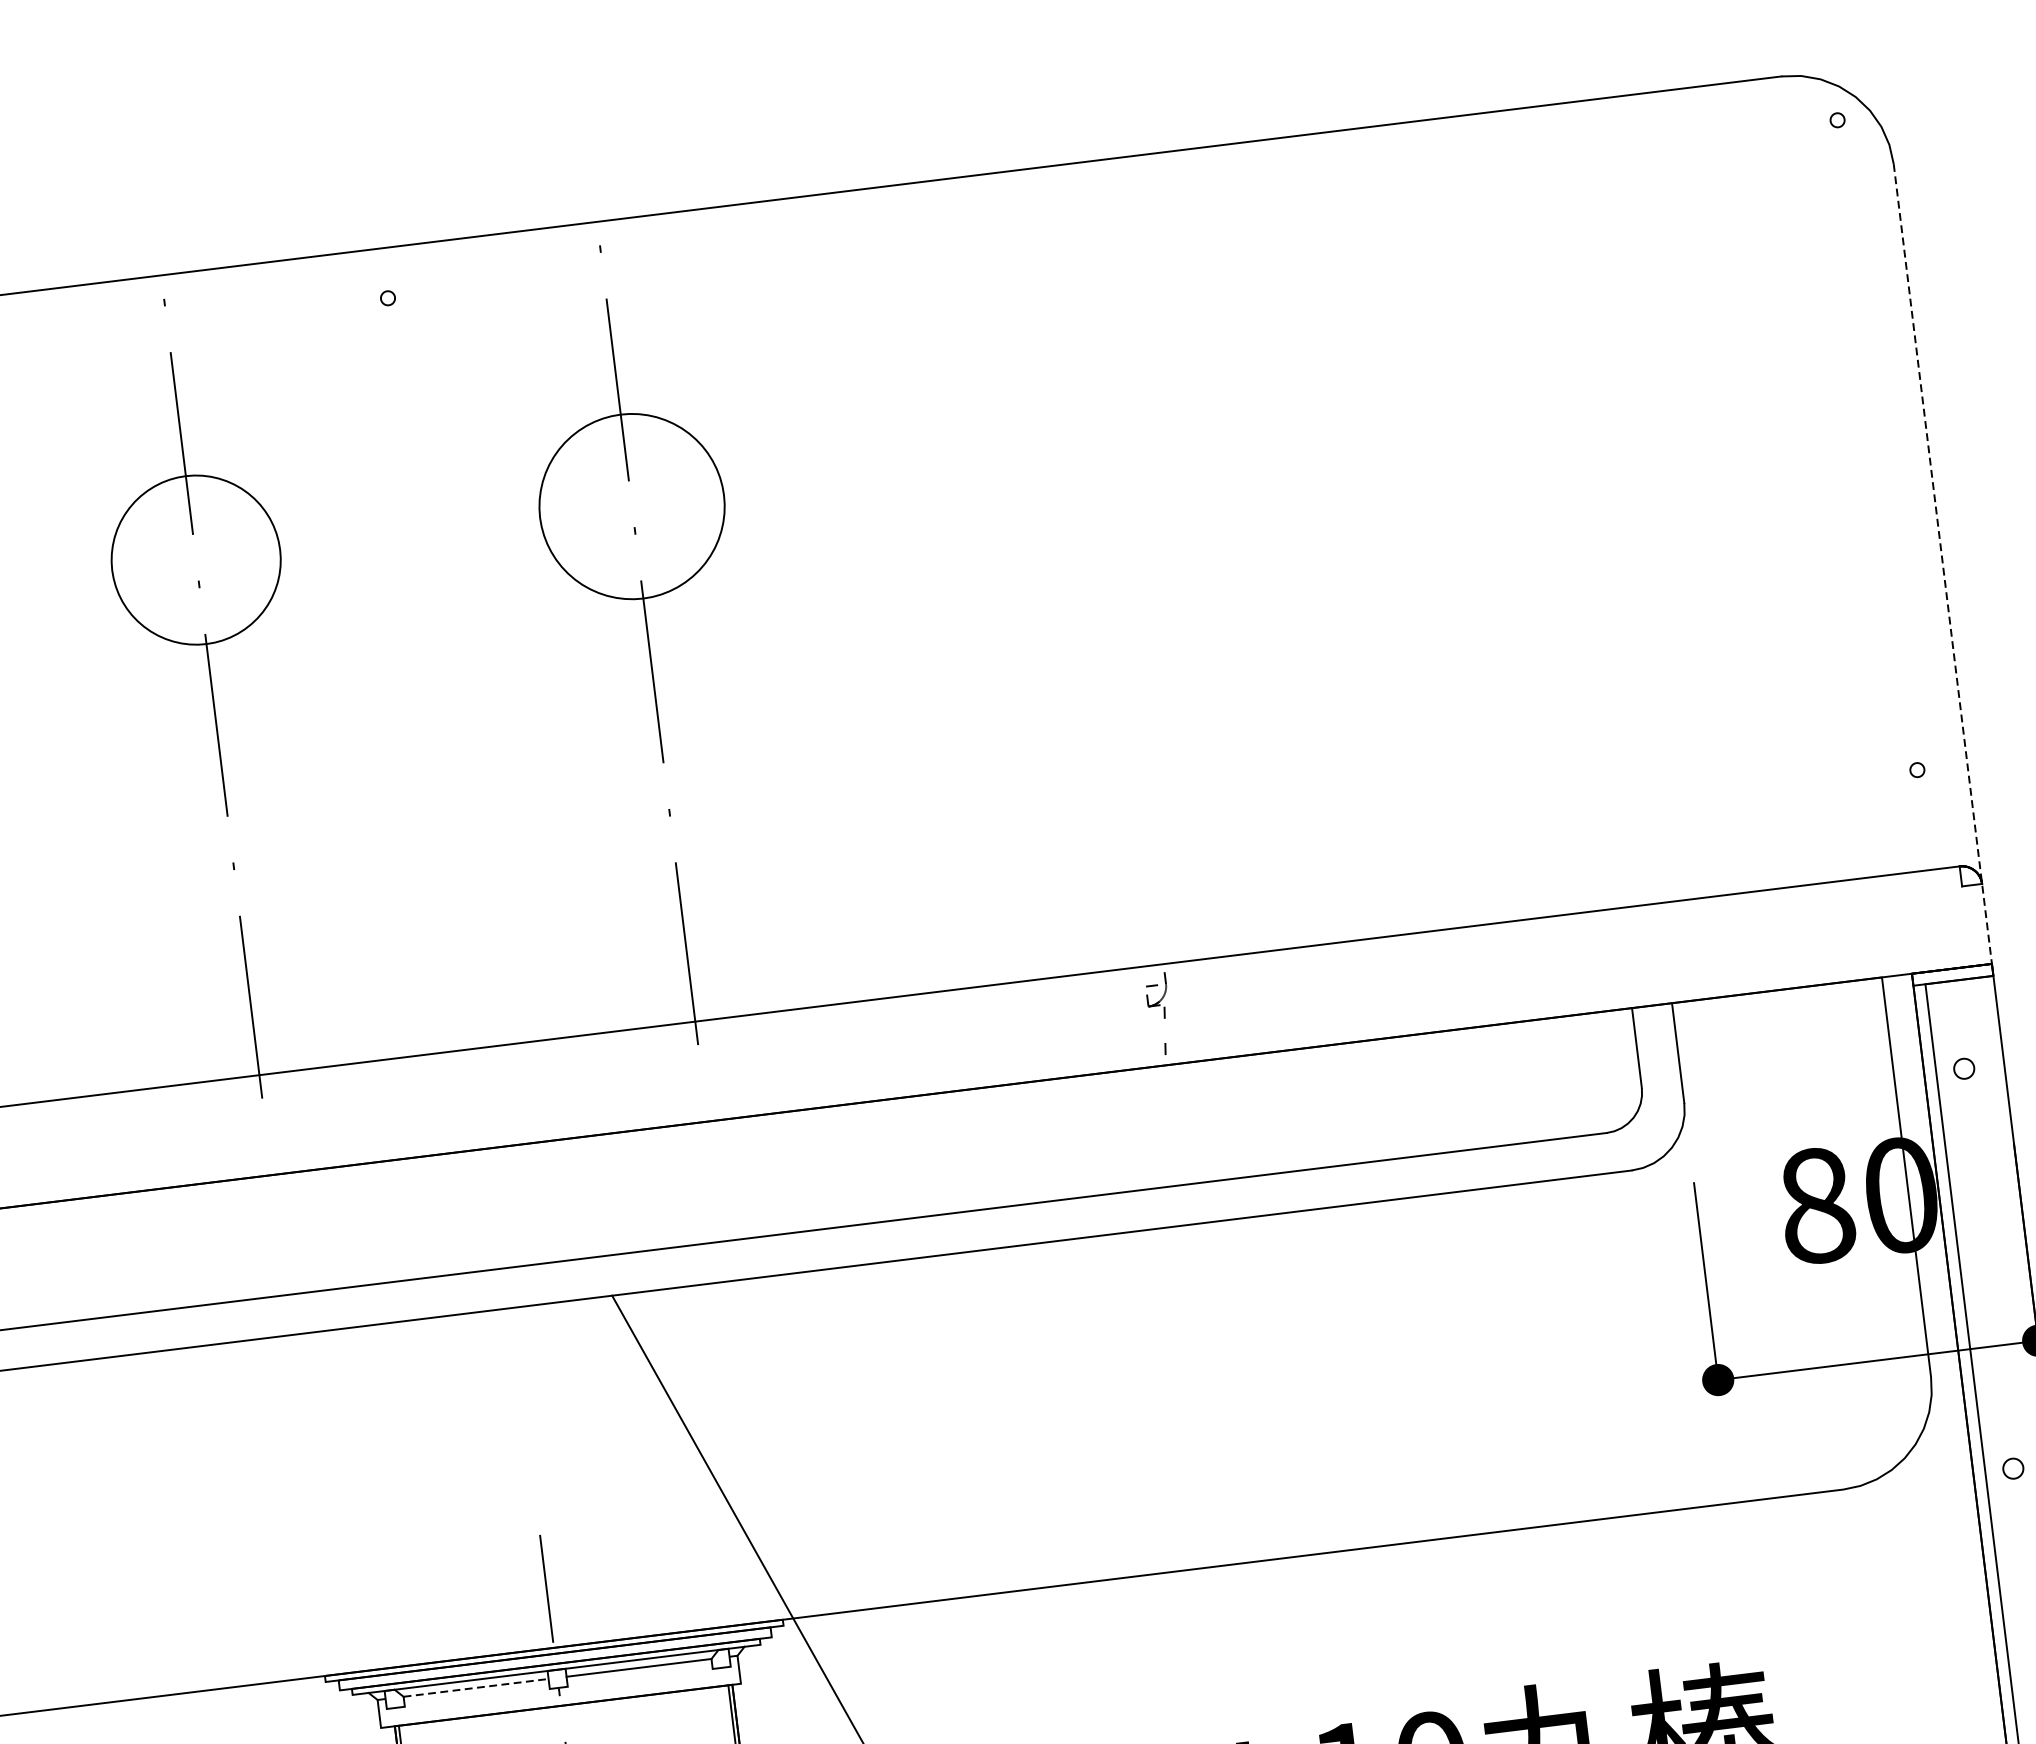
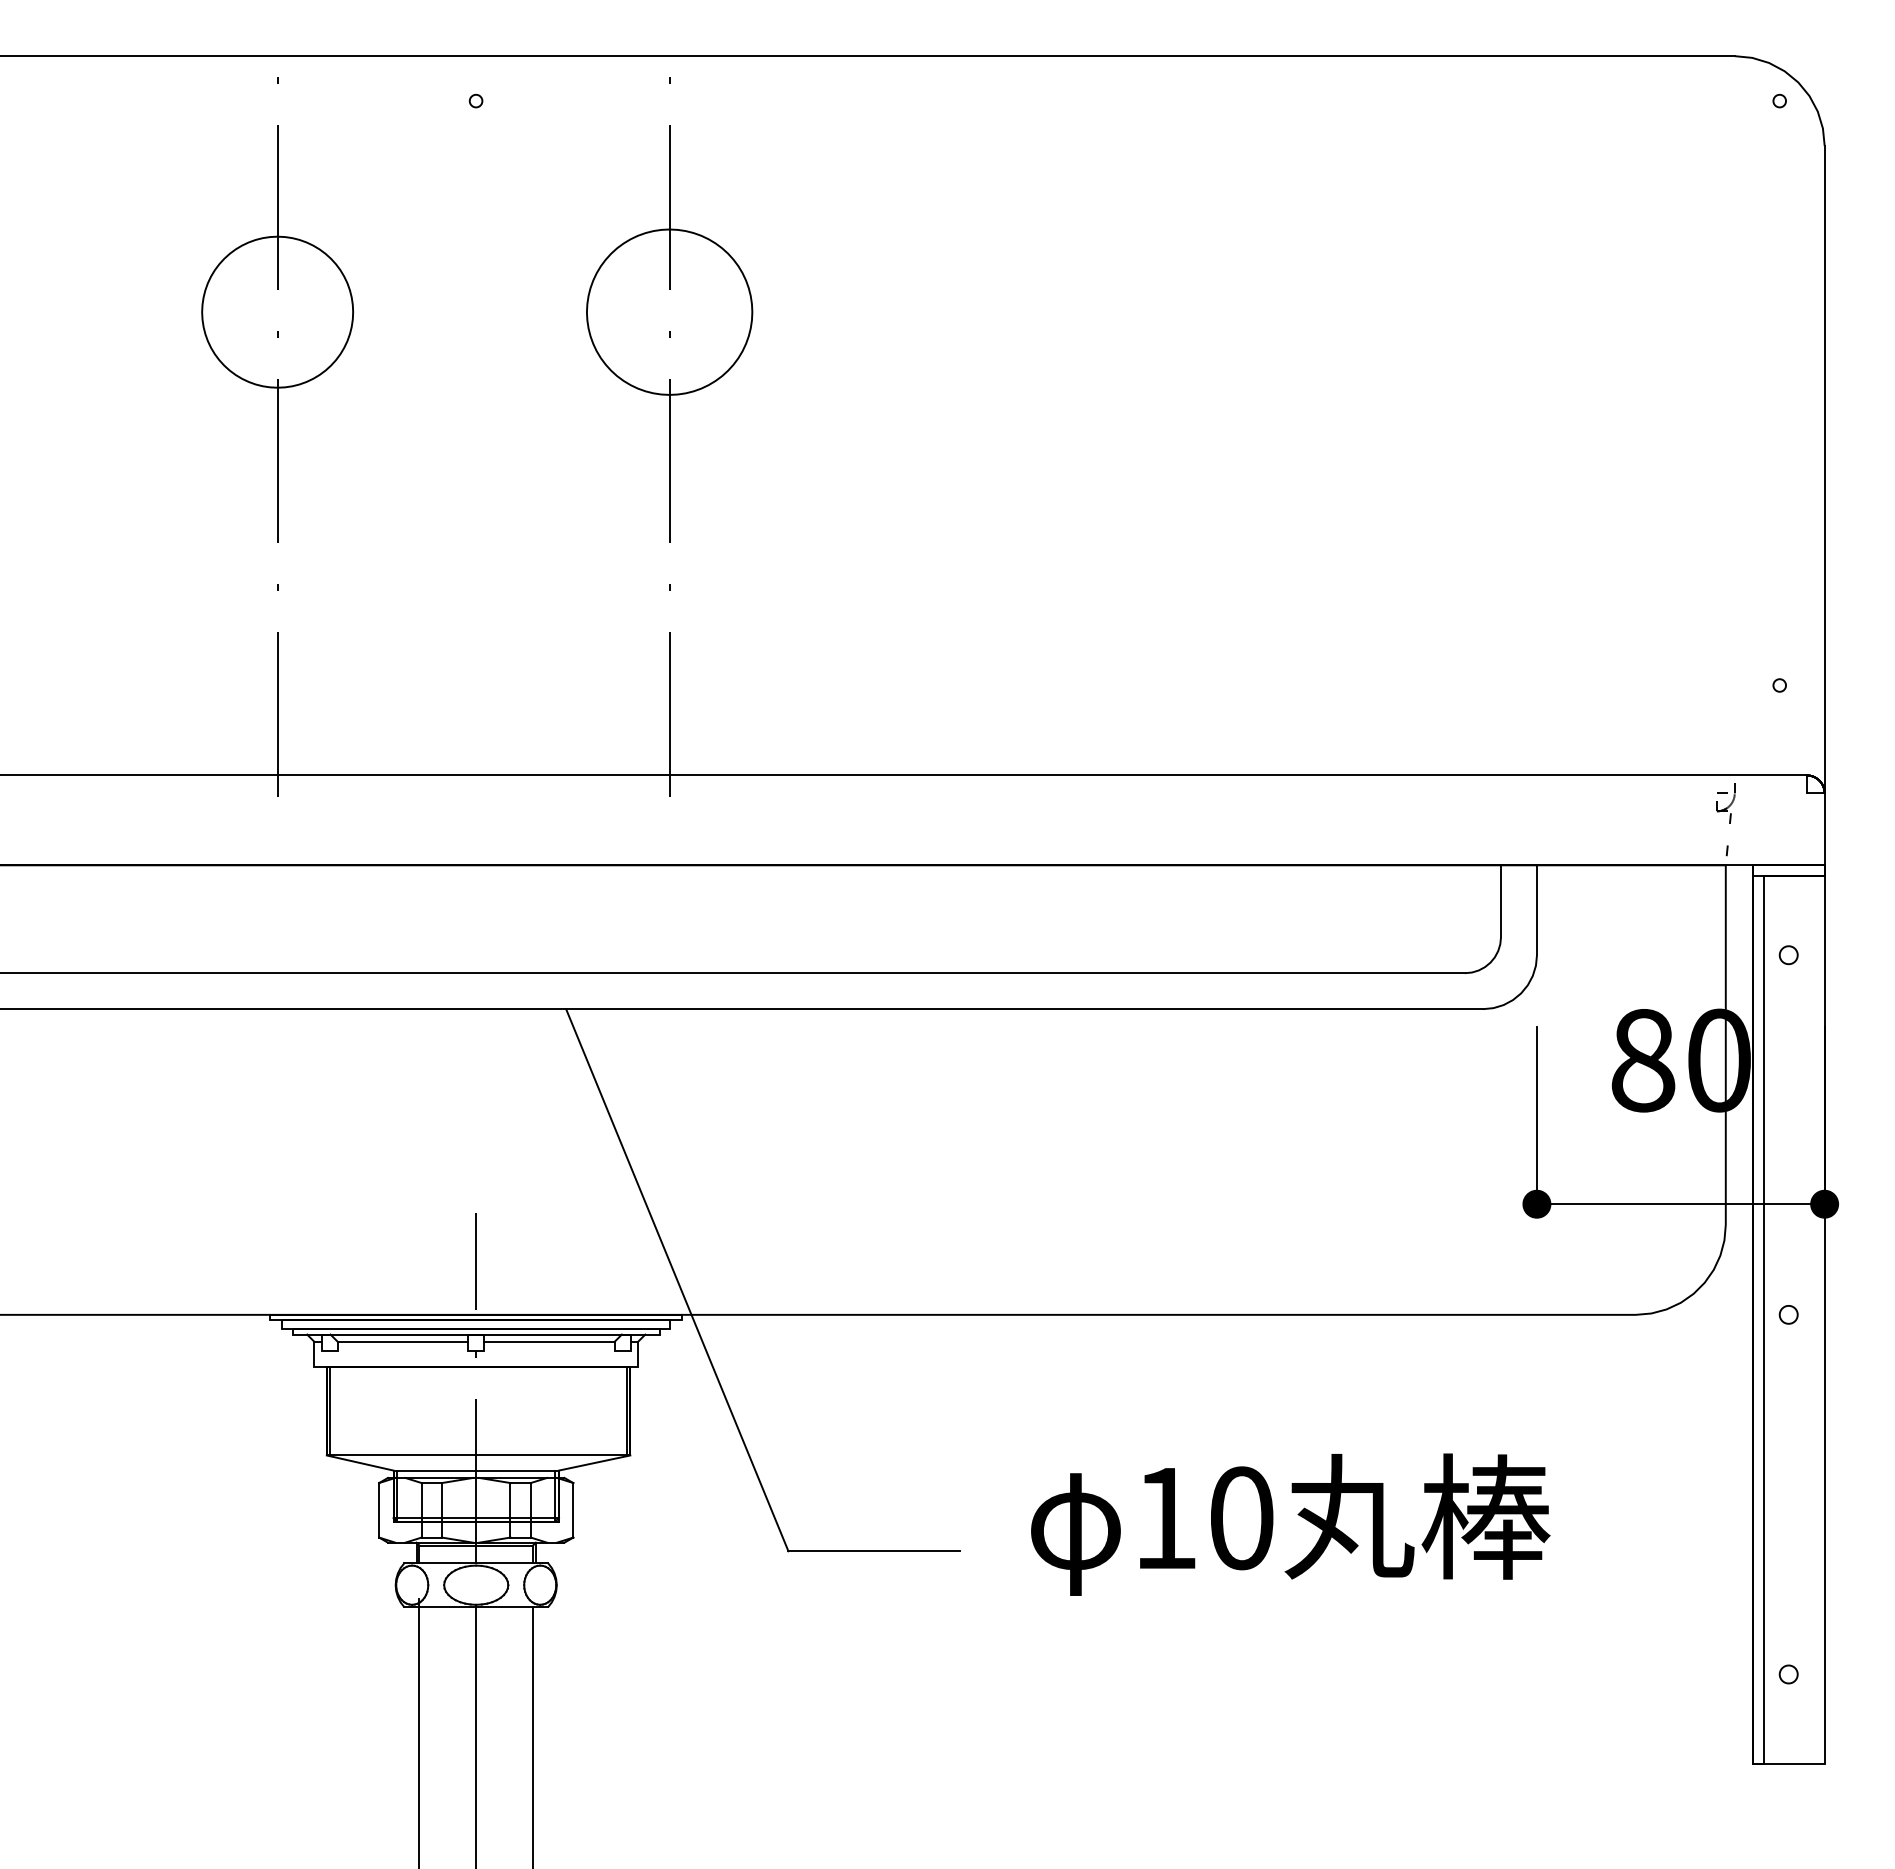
line: (1942, 563) -> (1824, 505), dashed -> solid
part: (1159, 1014) -> (1725, 819), moved
line: (476, 1687) -> (403, 1341), dashed -> solid

